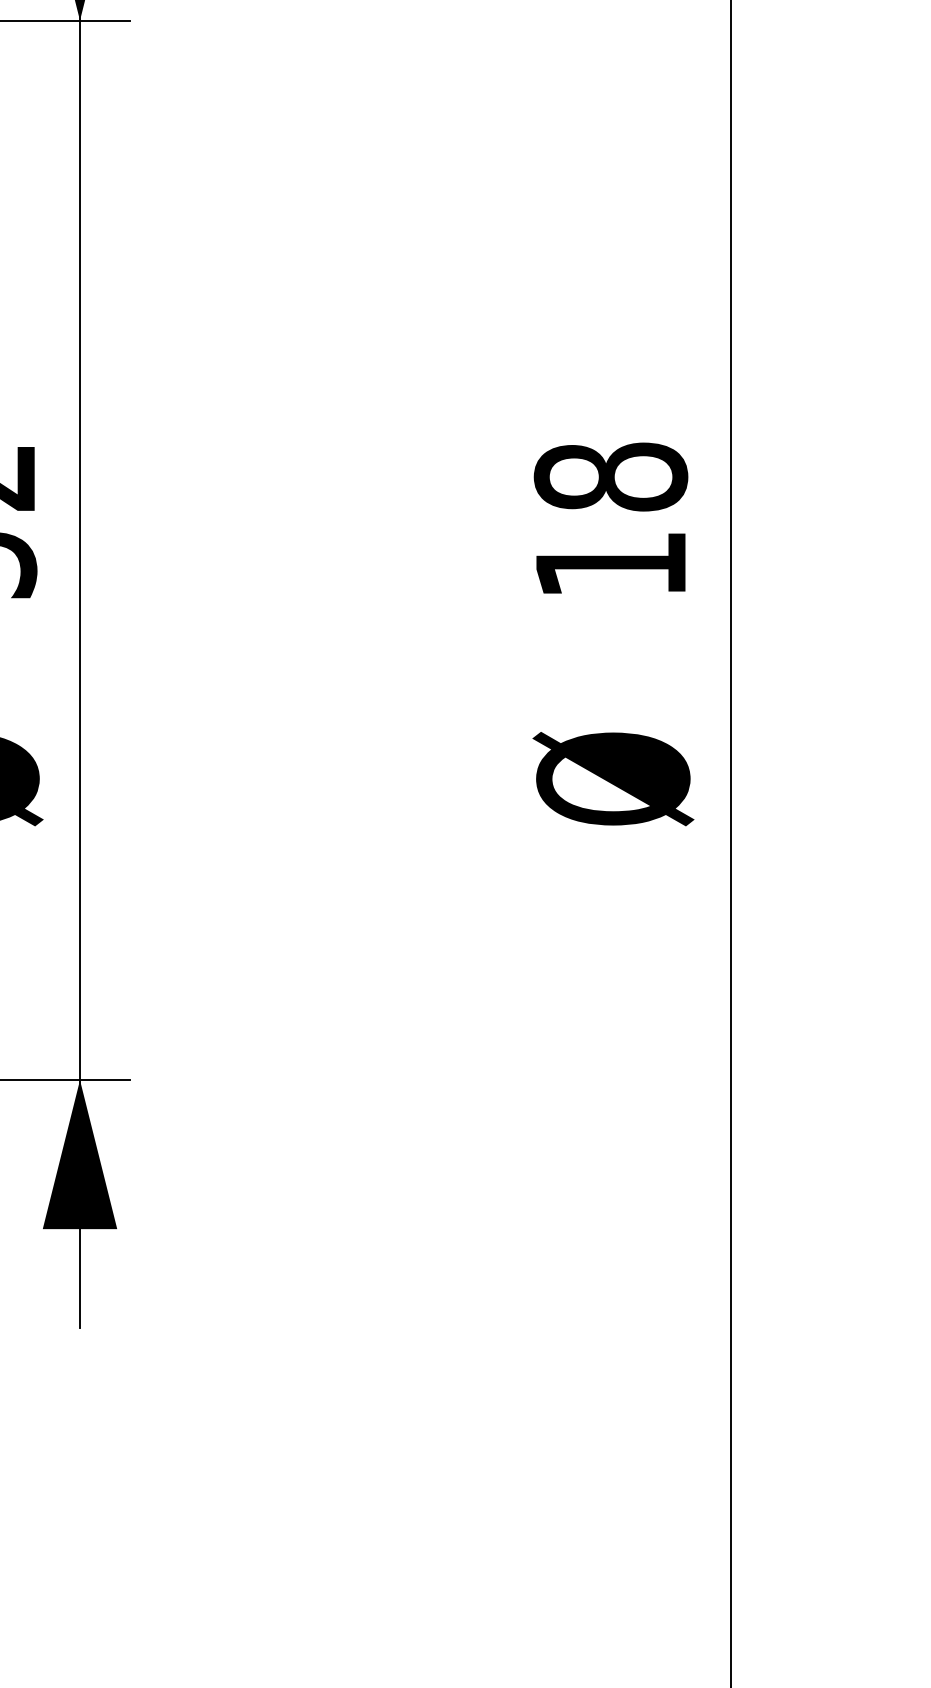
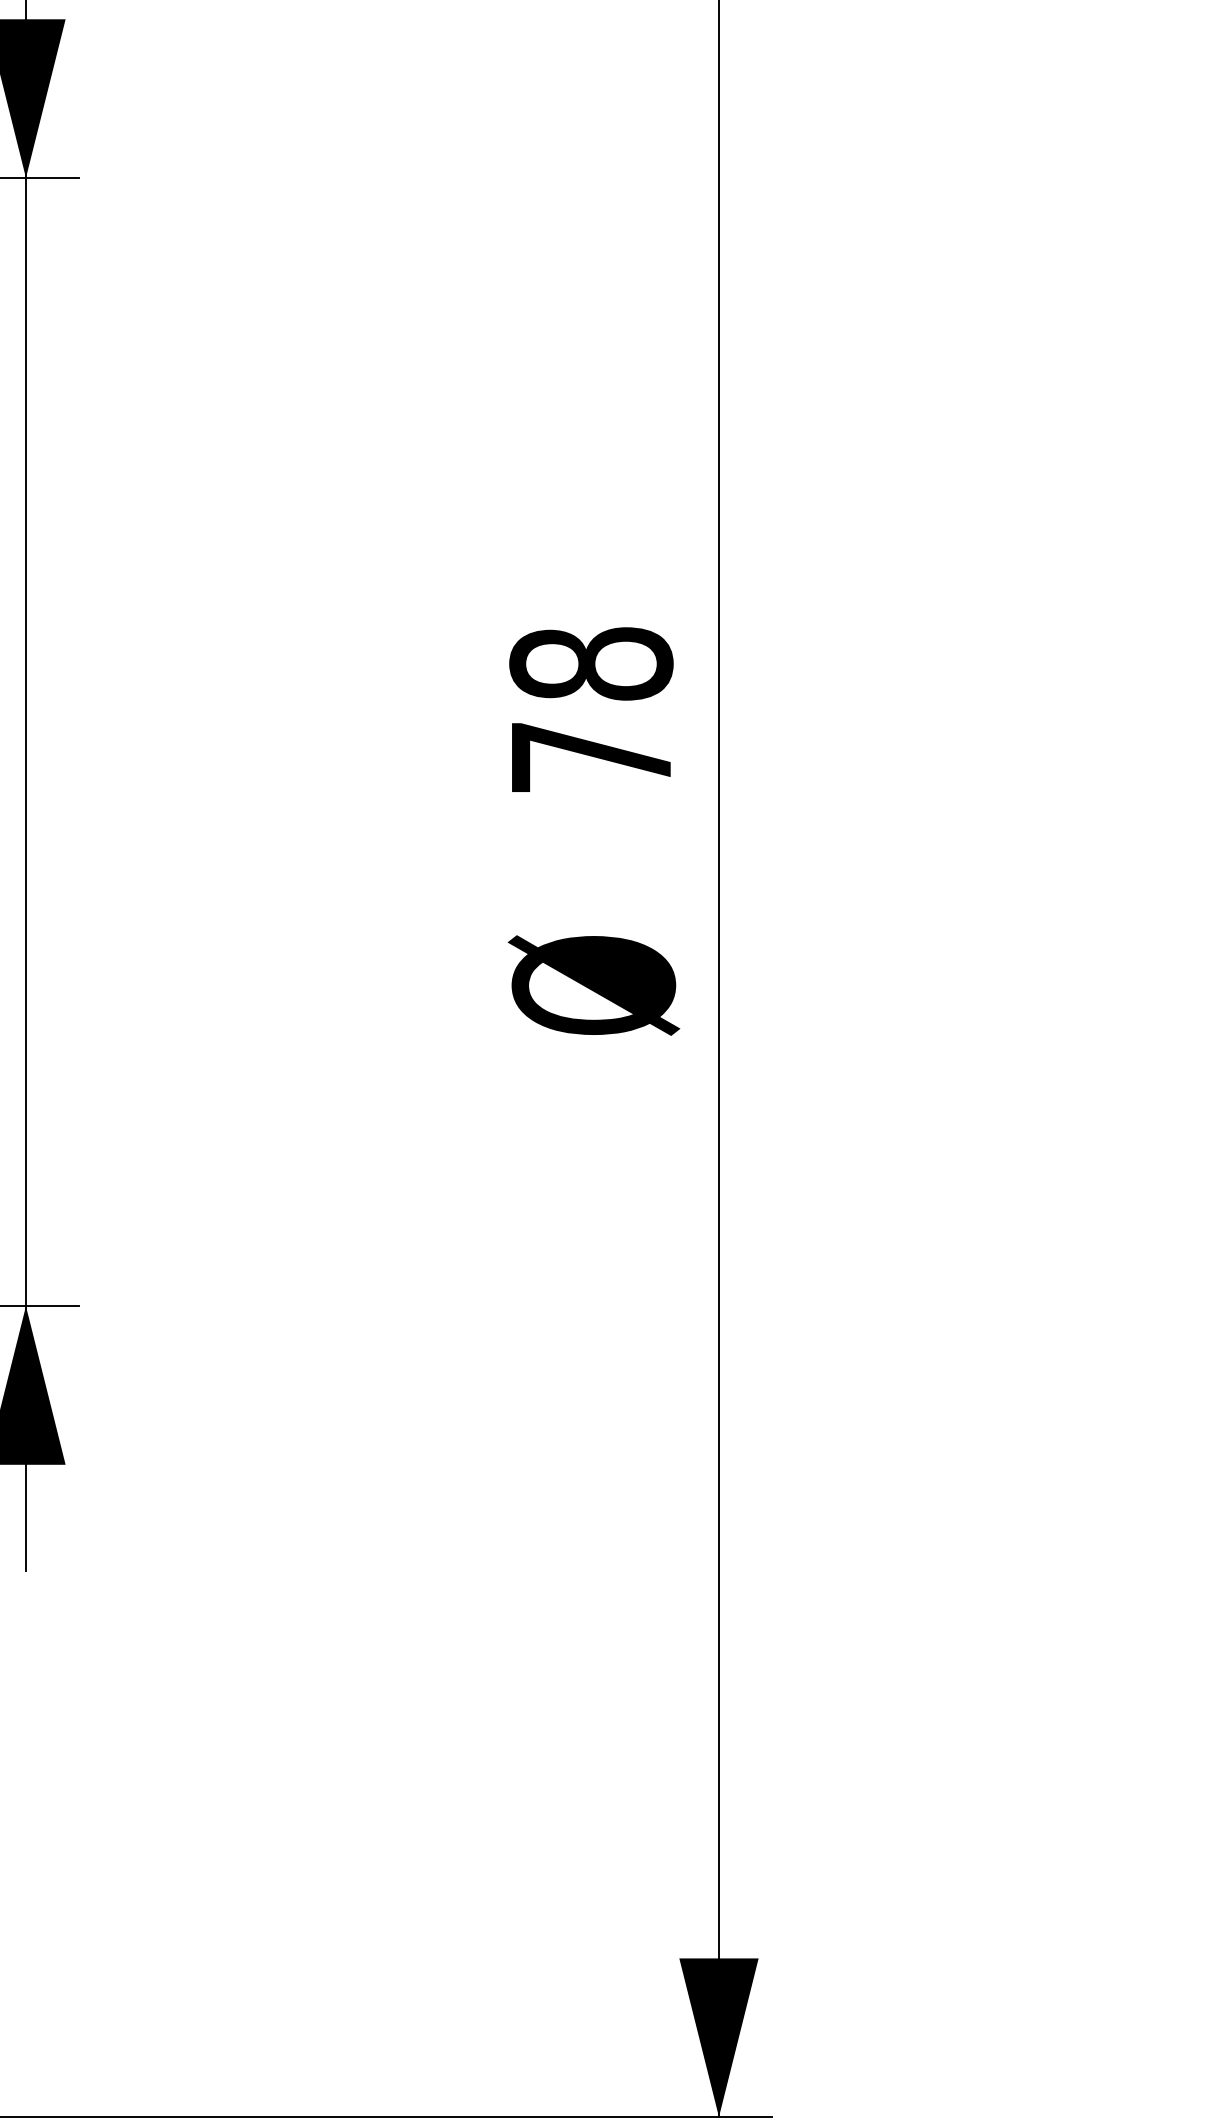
text: (611, 564) -> (591, 757), 18 -> 78

